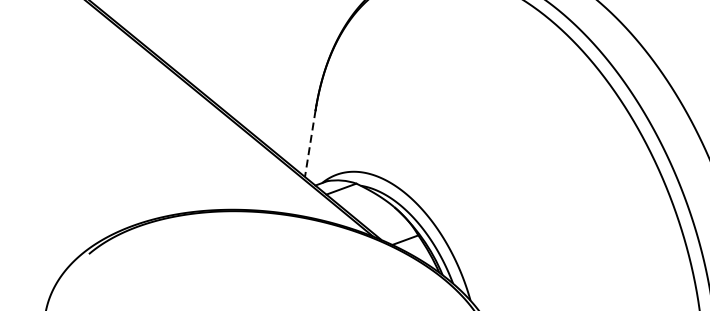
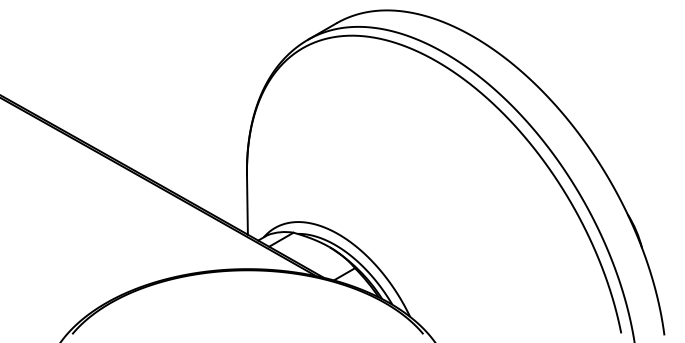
line: (310, 143) -> (247, 204), dashed -> solid

